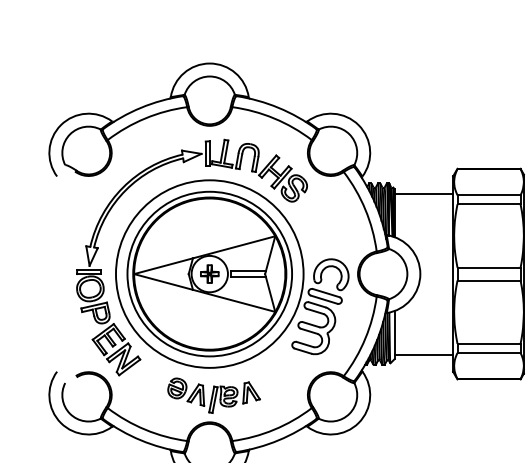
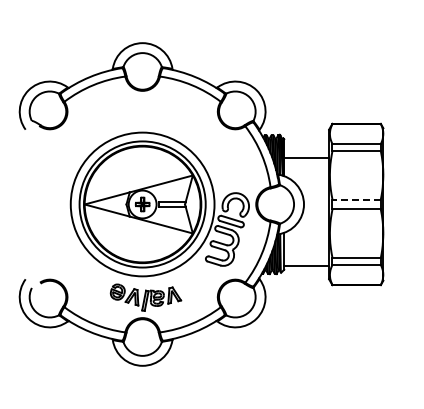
line: (423, 193) -> (306, 157), moved
line: (488, 267) -> (356, 199), solid -> dashed
part: (102, 268) -> (60, 200), removed

